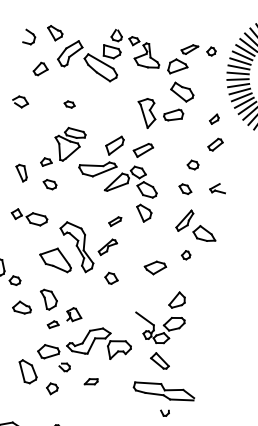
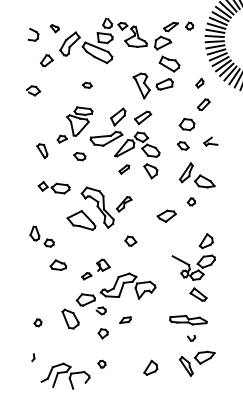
part: (54, 33) -> (54, 28), size x0.6
part: (68, 103) -> (86, 84), moved
part: (192, 164) -> (186, 124), size x1.6
part: (49, 184) -> (79, 156), moved
part: (115, 221) -> (124, 169), moved
part: (111, 277) -> (130, 240), moved
part: (48, 299) -> (79, 255), removed
part: (158, 328) -> (193, 267), moved
part: (51, 388) -> (102, 333), moved
part: (164, 392) -> (188, 320), size x0.7

